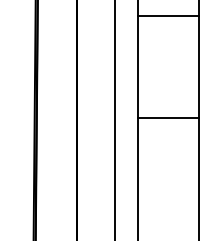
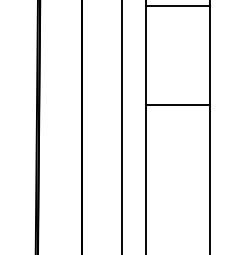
line: (168, 16) -> (178, 6), moved
line: (168, 117) -> (178, 105), moved

